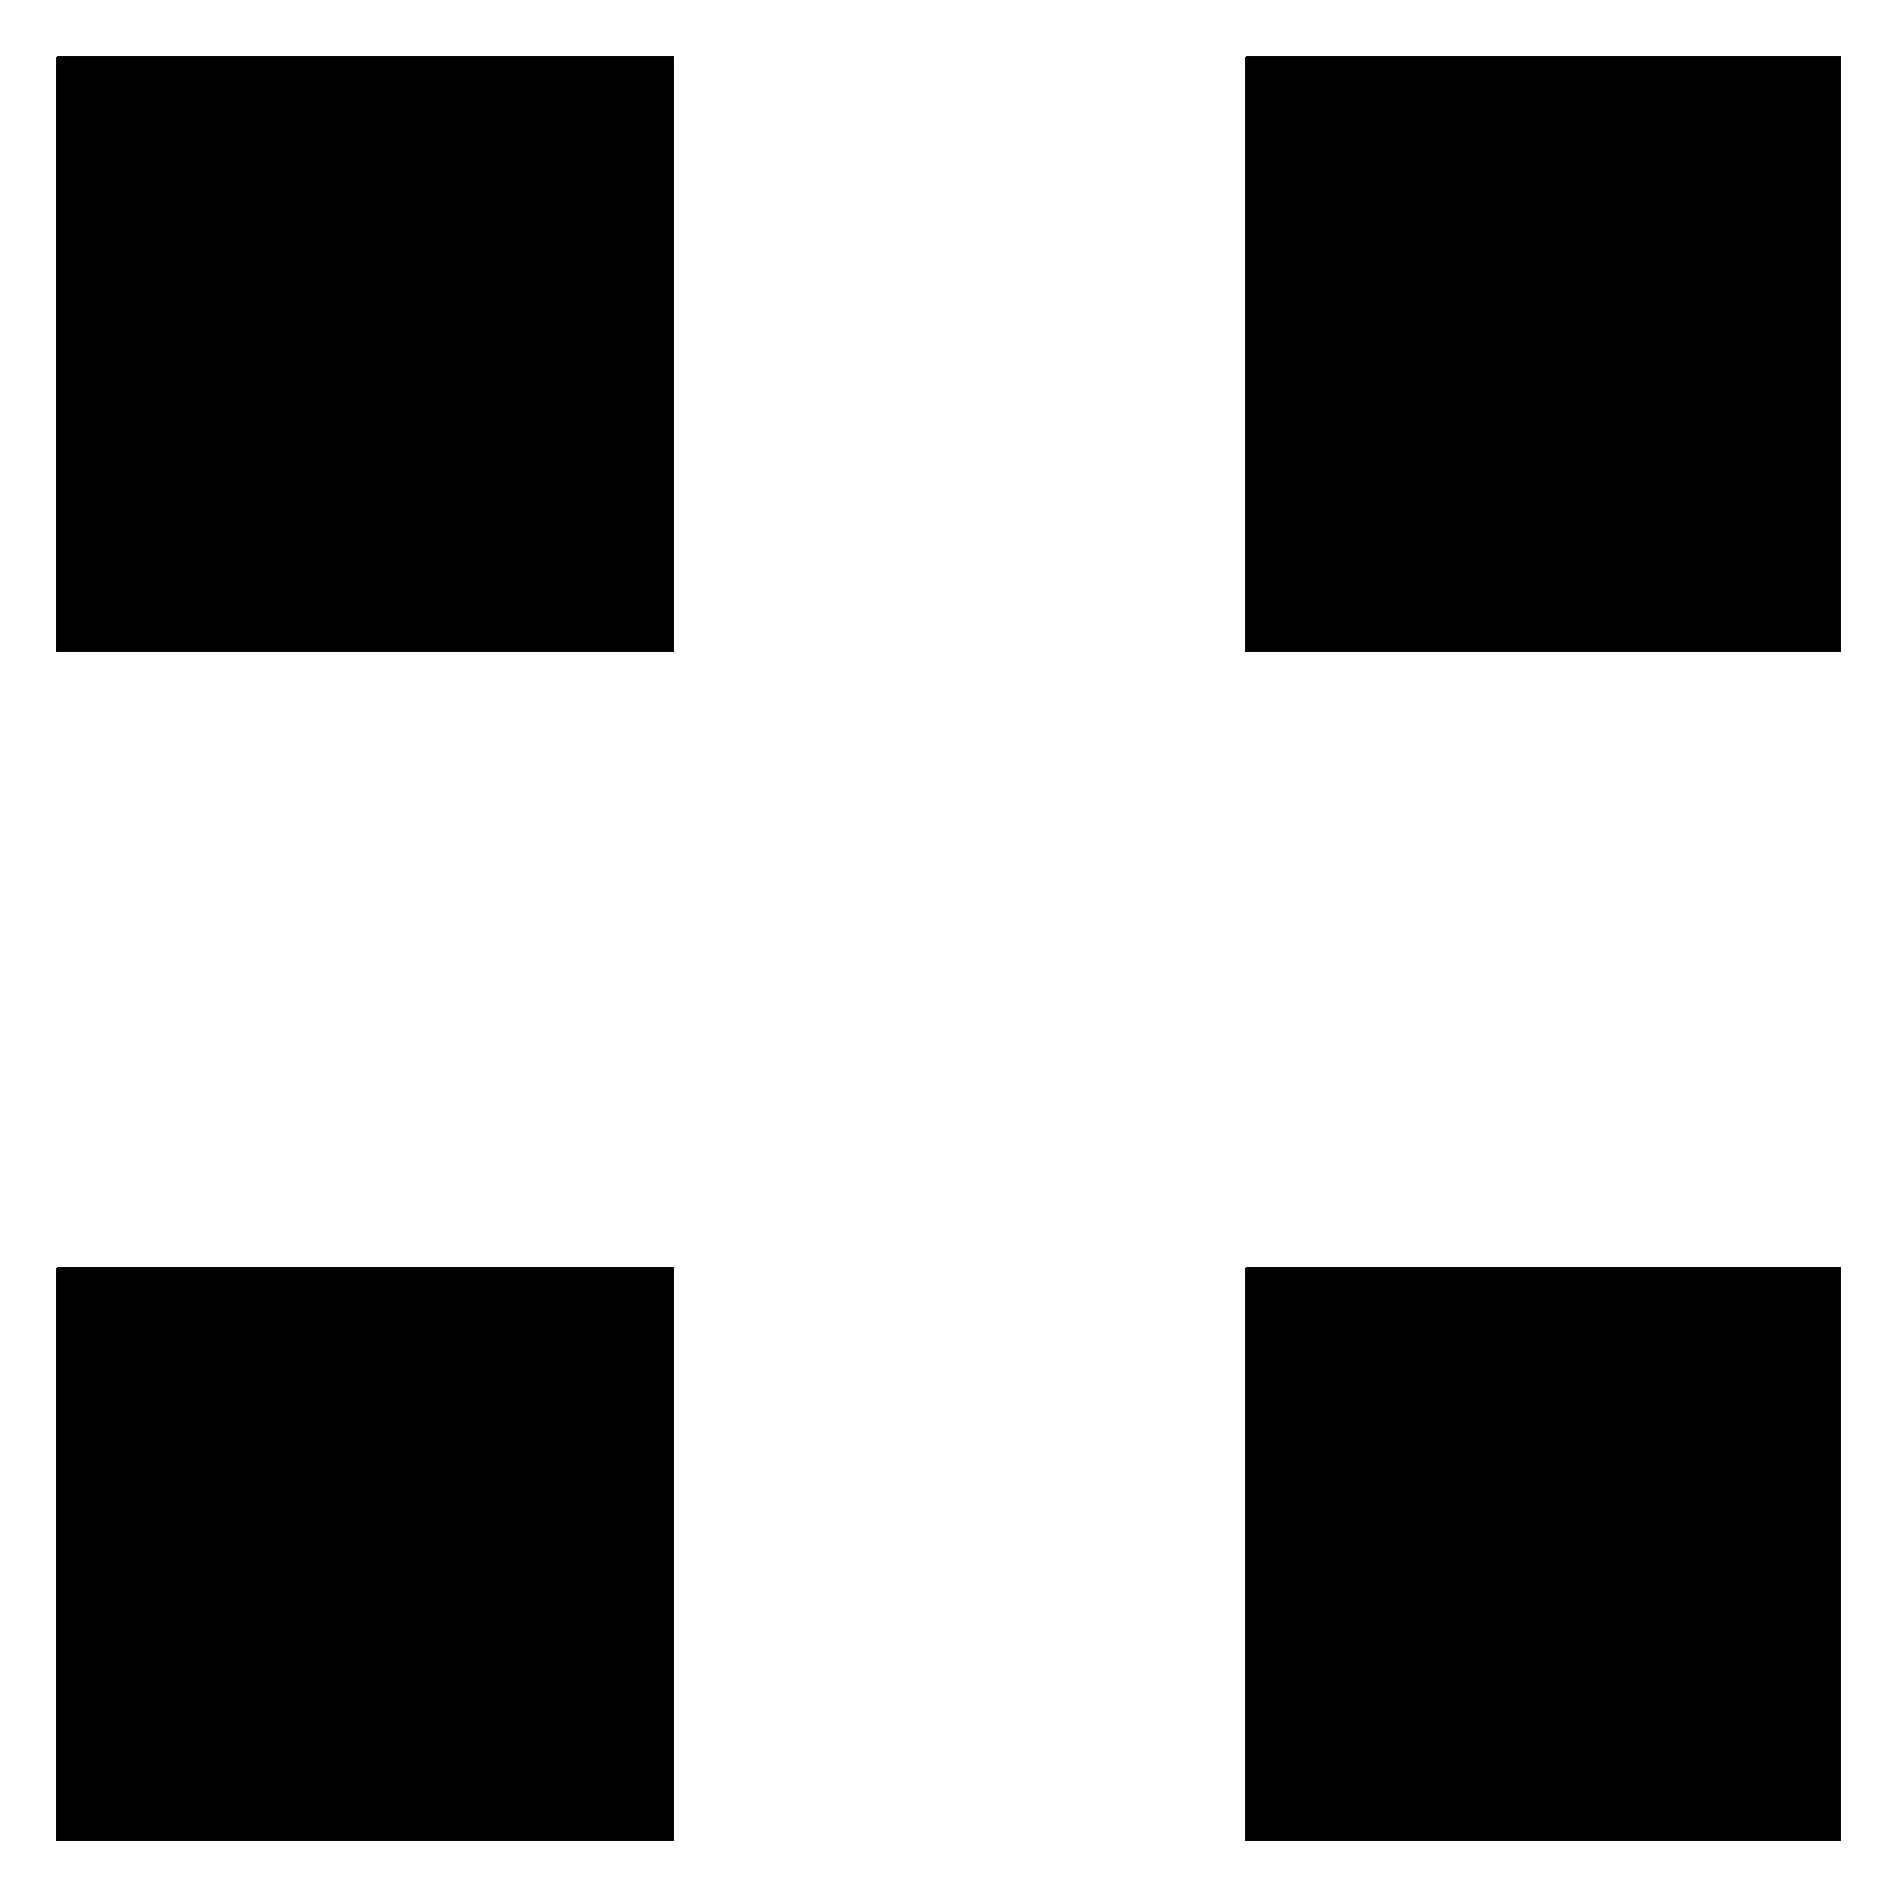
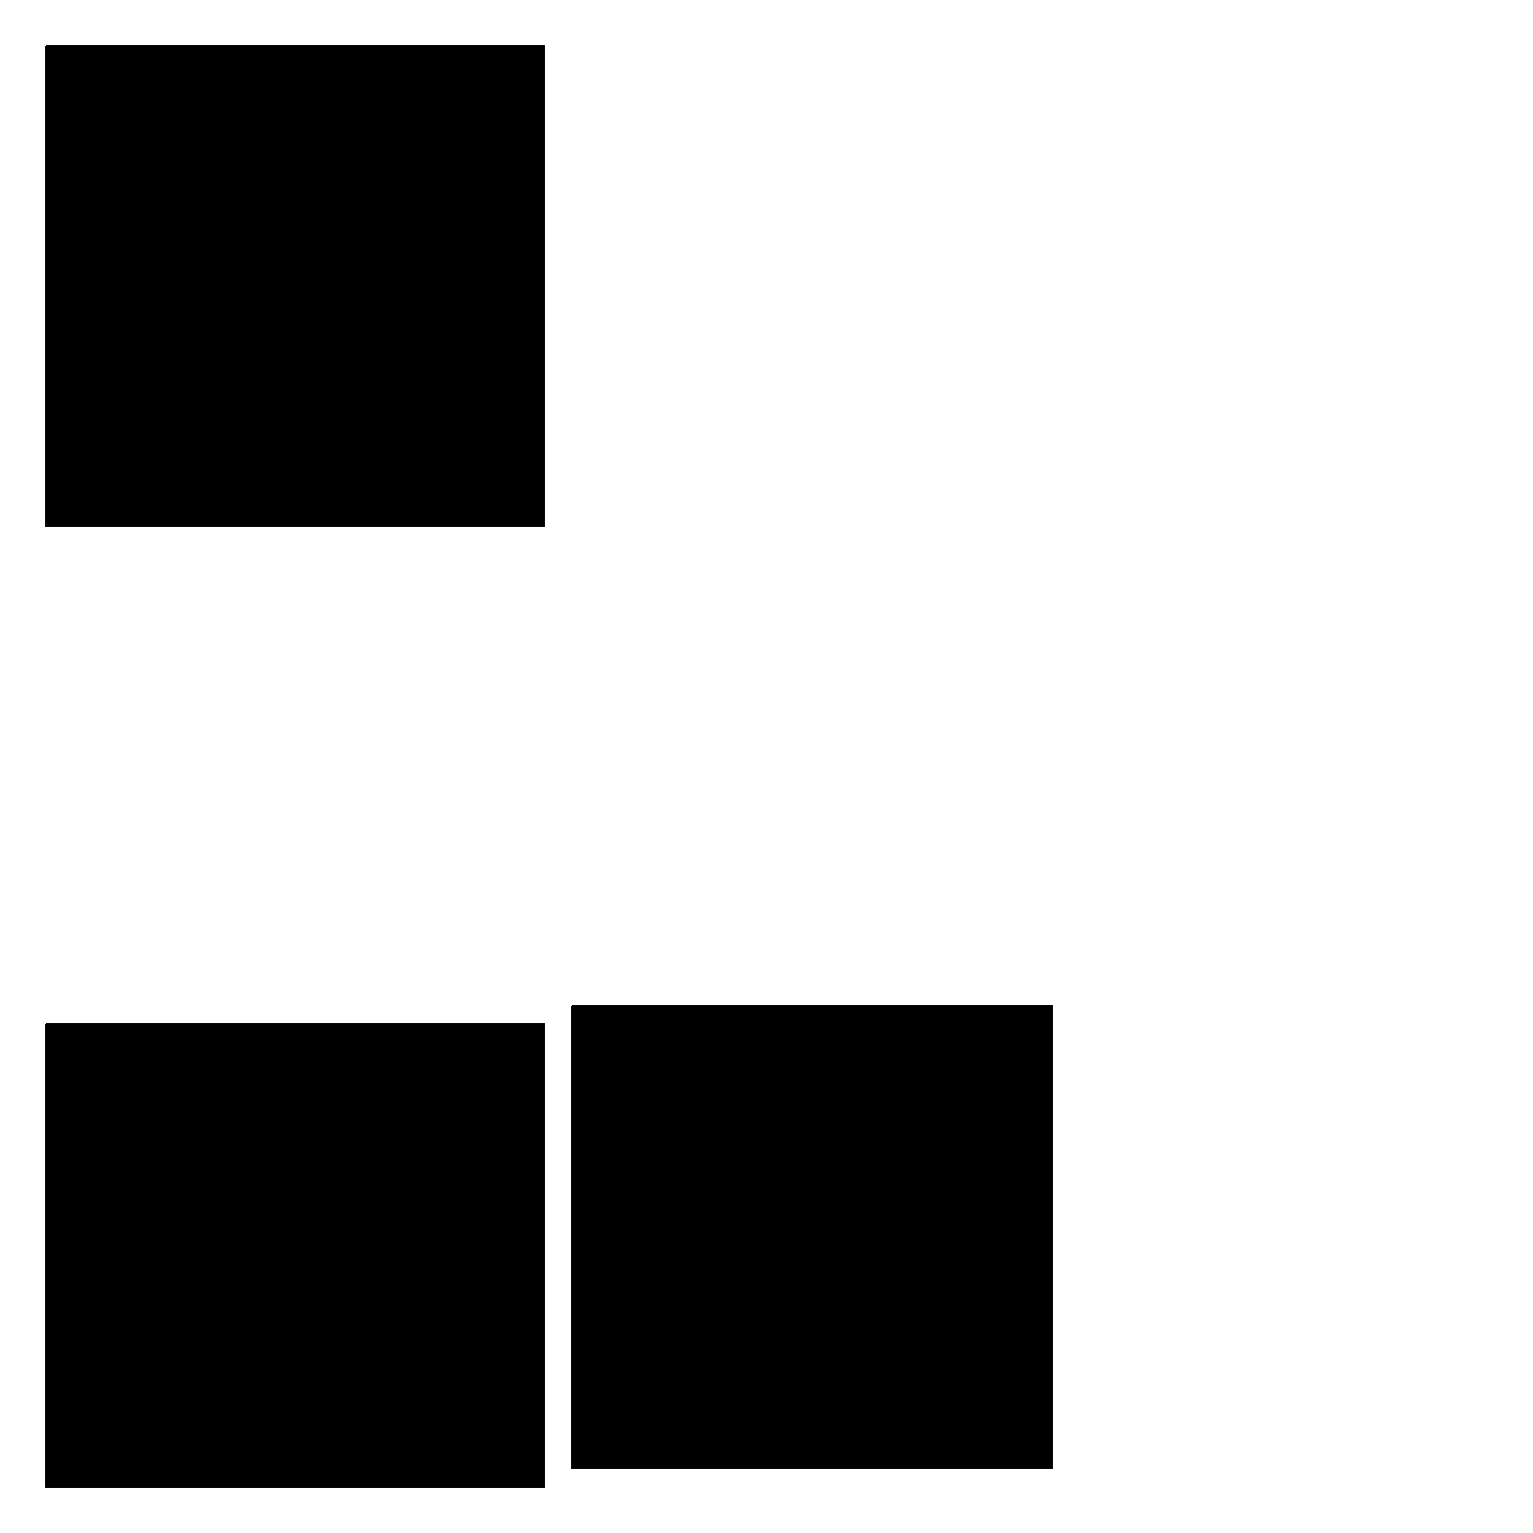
part: (1542, 353) -> (1246, 285), removed
part: (1542, 1553) -> (811, 1236), moved

